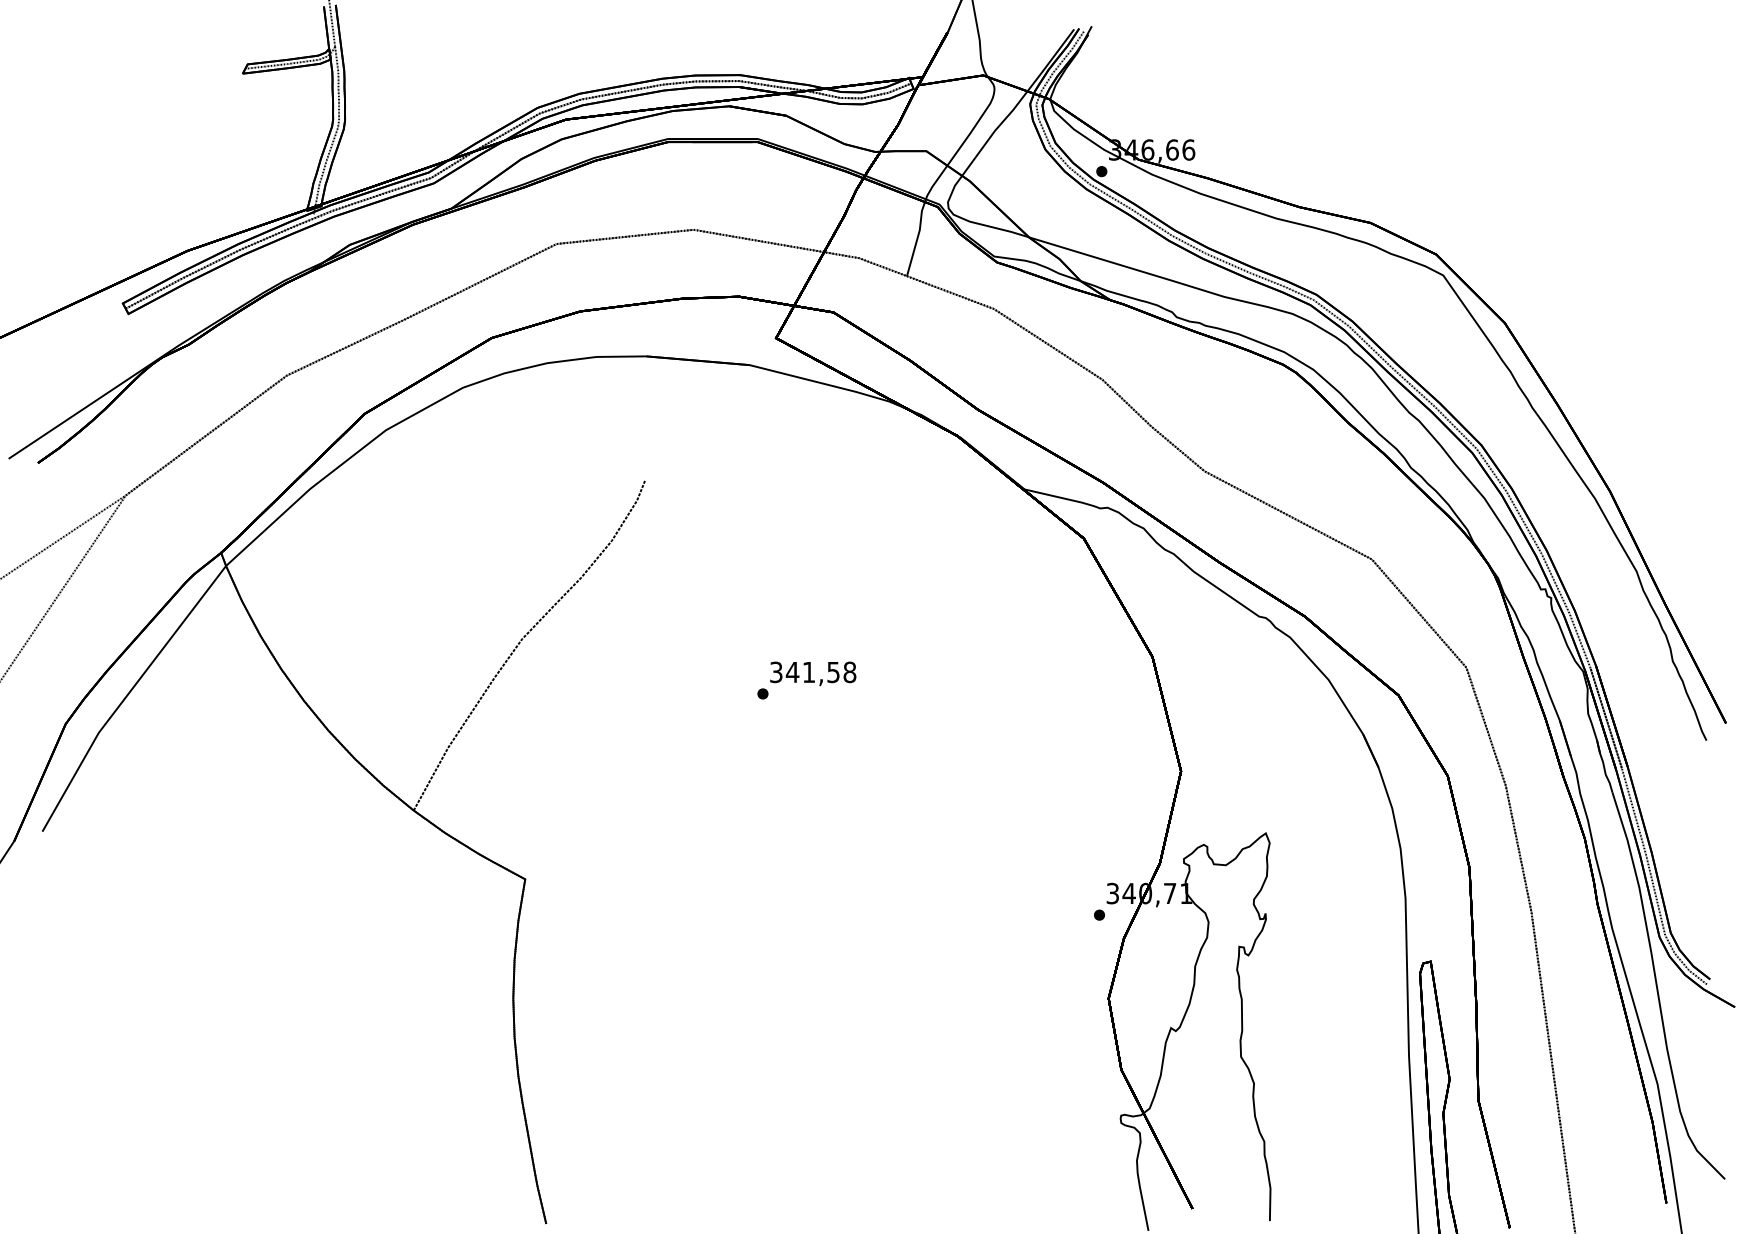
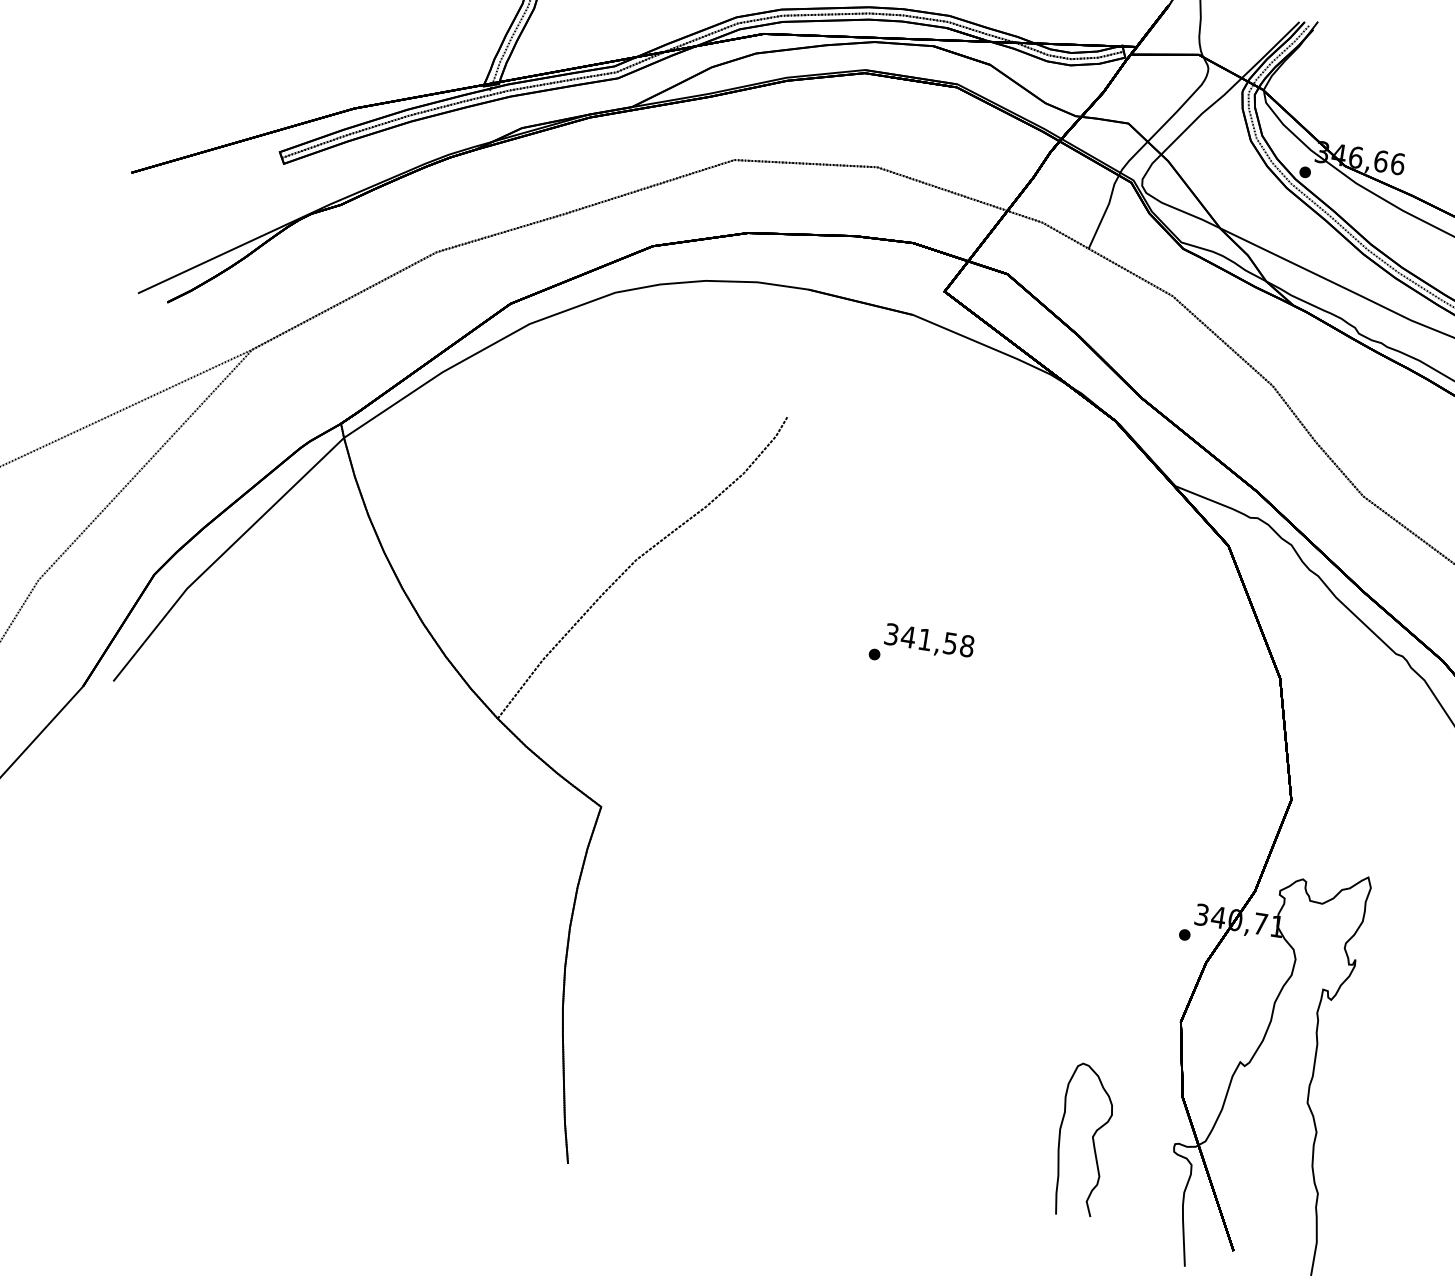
curve: (1041, 1123) -> (1092, 1139), added

